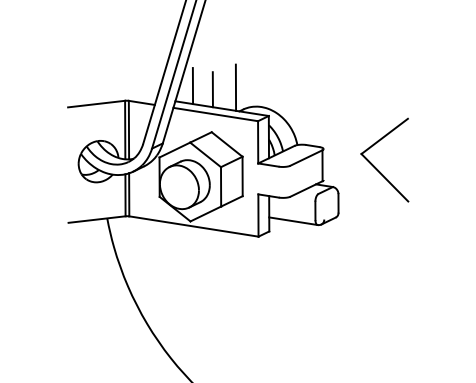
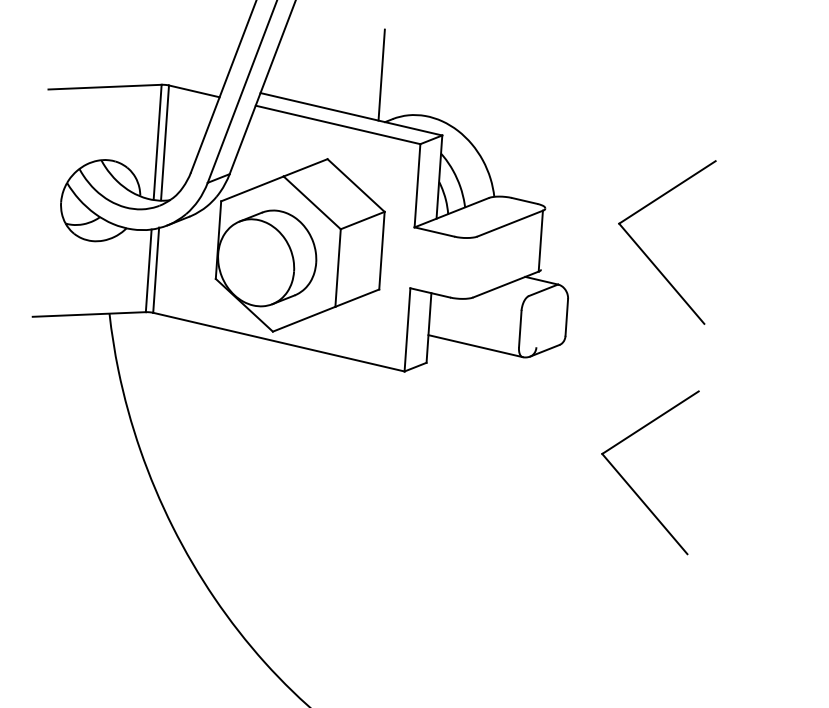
line: (192, 86) -> (296, 66), removed
line: (212, 89) -> (335, 75), removed
part: (376, 284) -> (629, 482), added

